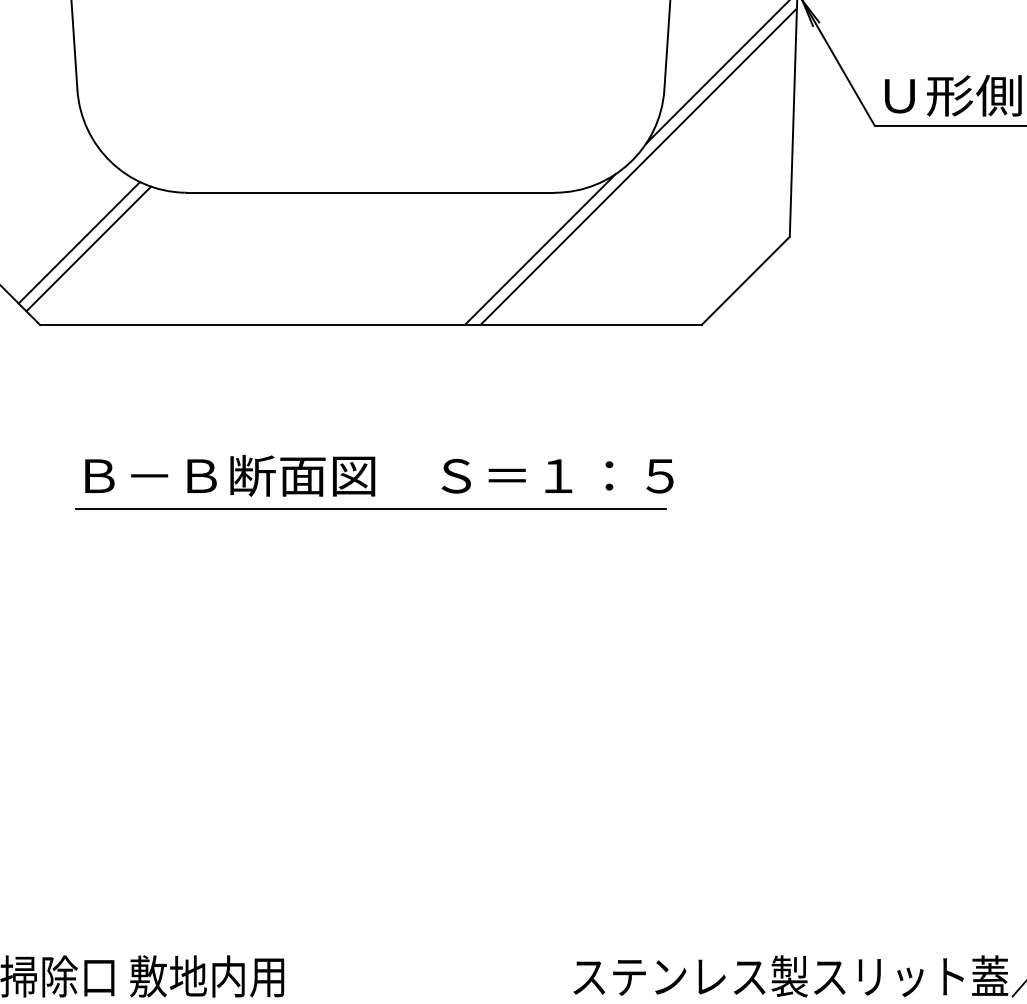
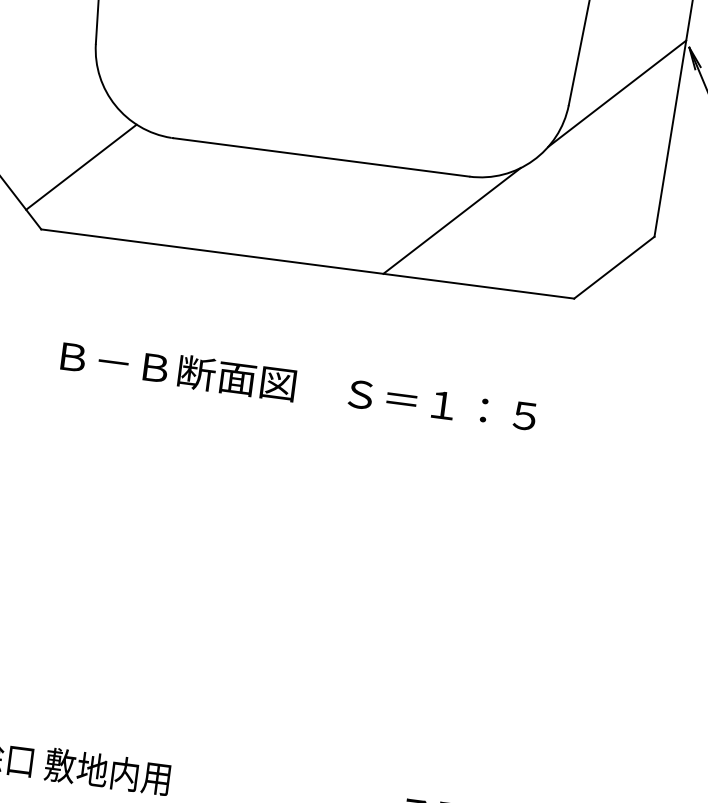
line: (638, 166) -> (539, 164), removed
line: (88, 248) -> (88, 172), removed
line: (370, 508) -> (288, 411), removed

